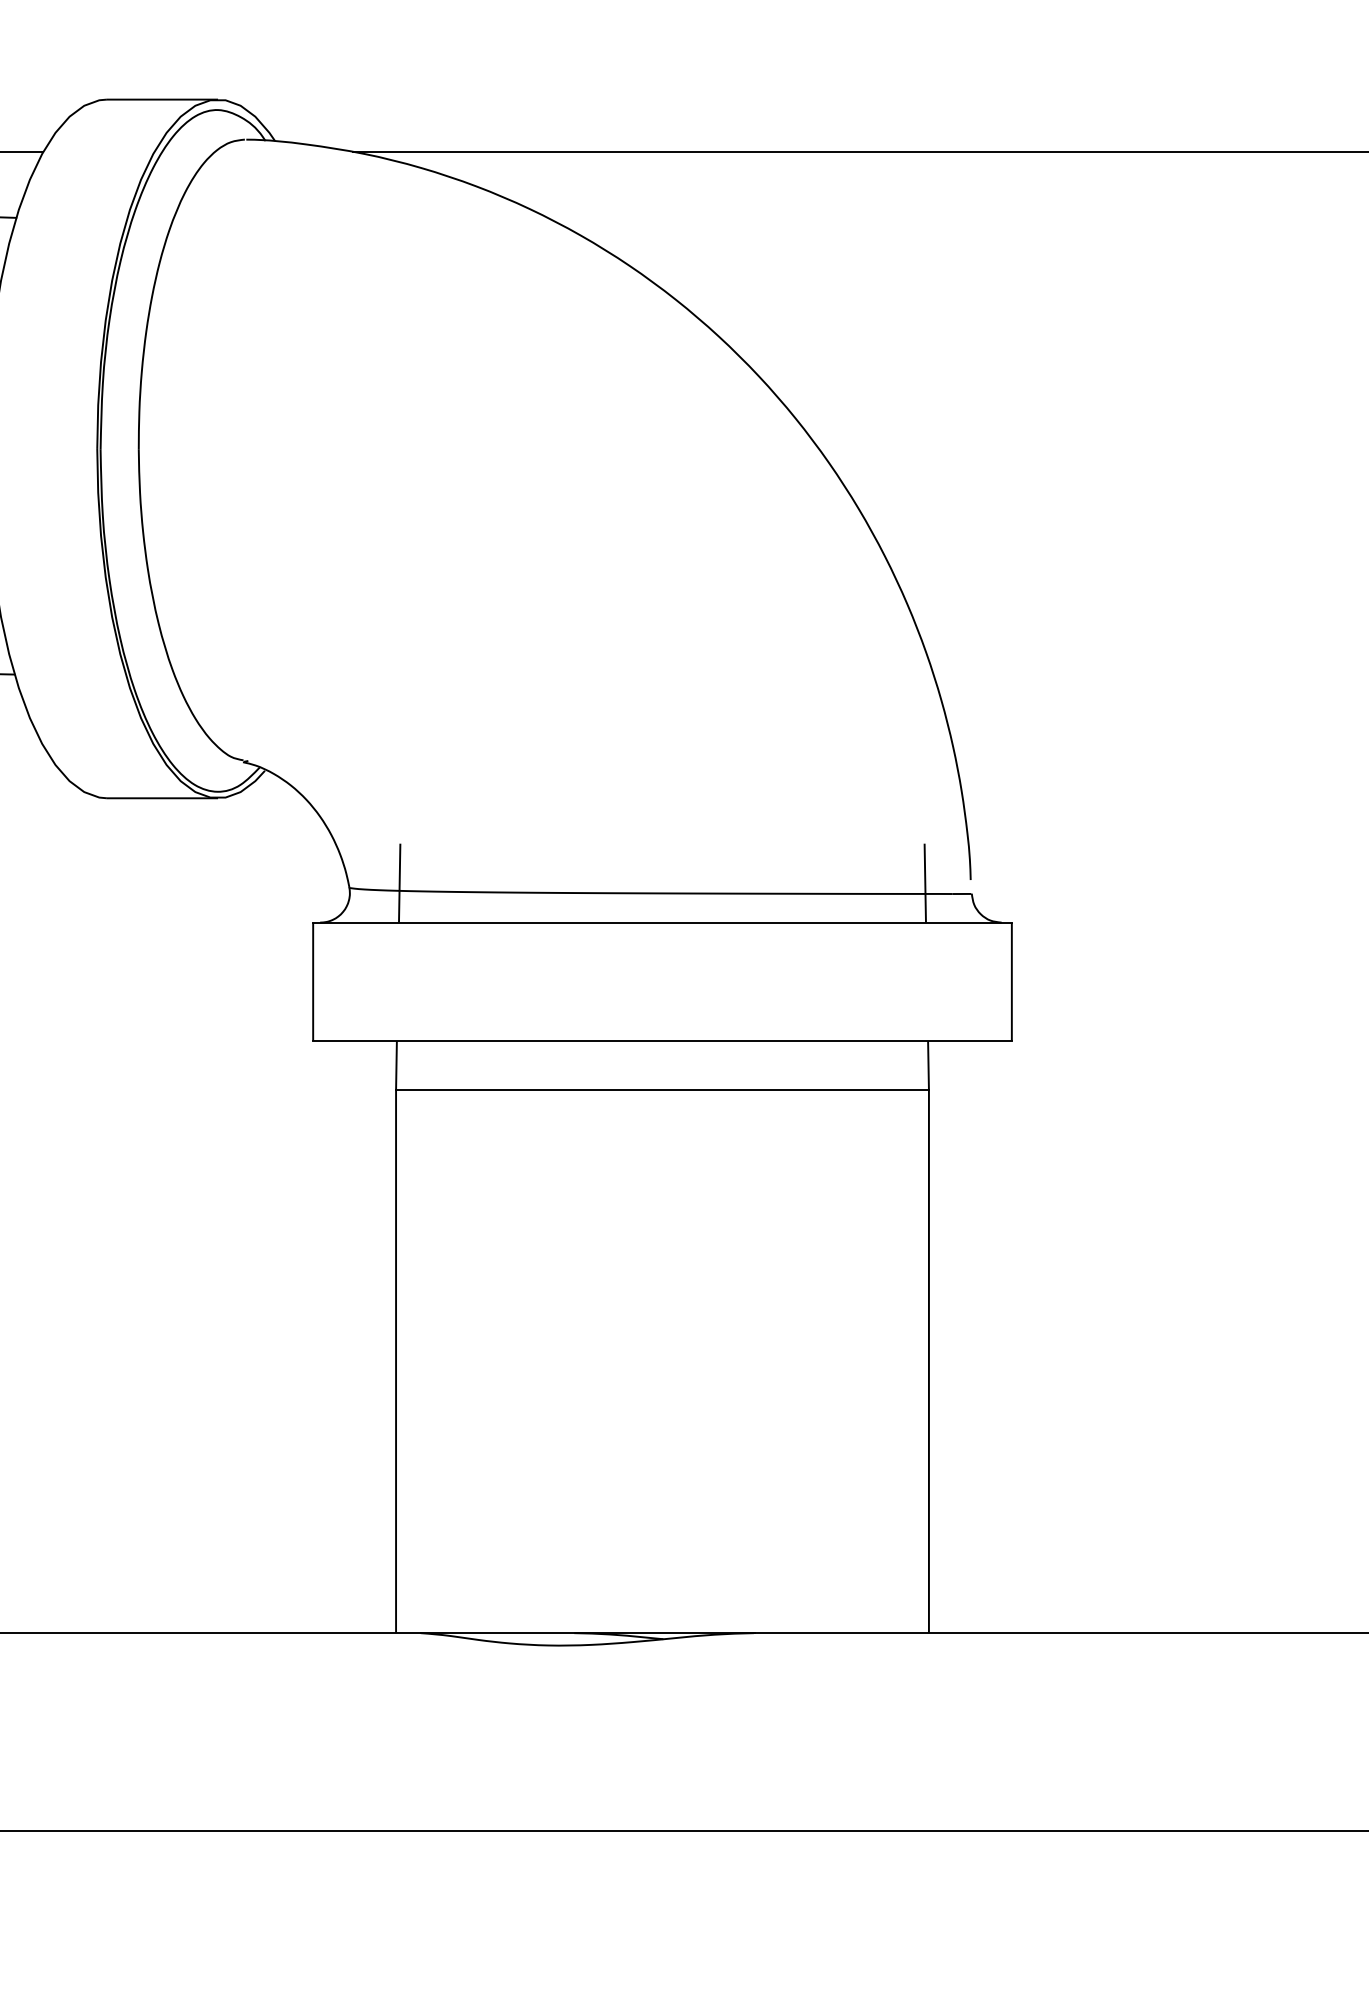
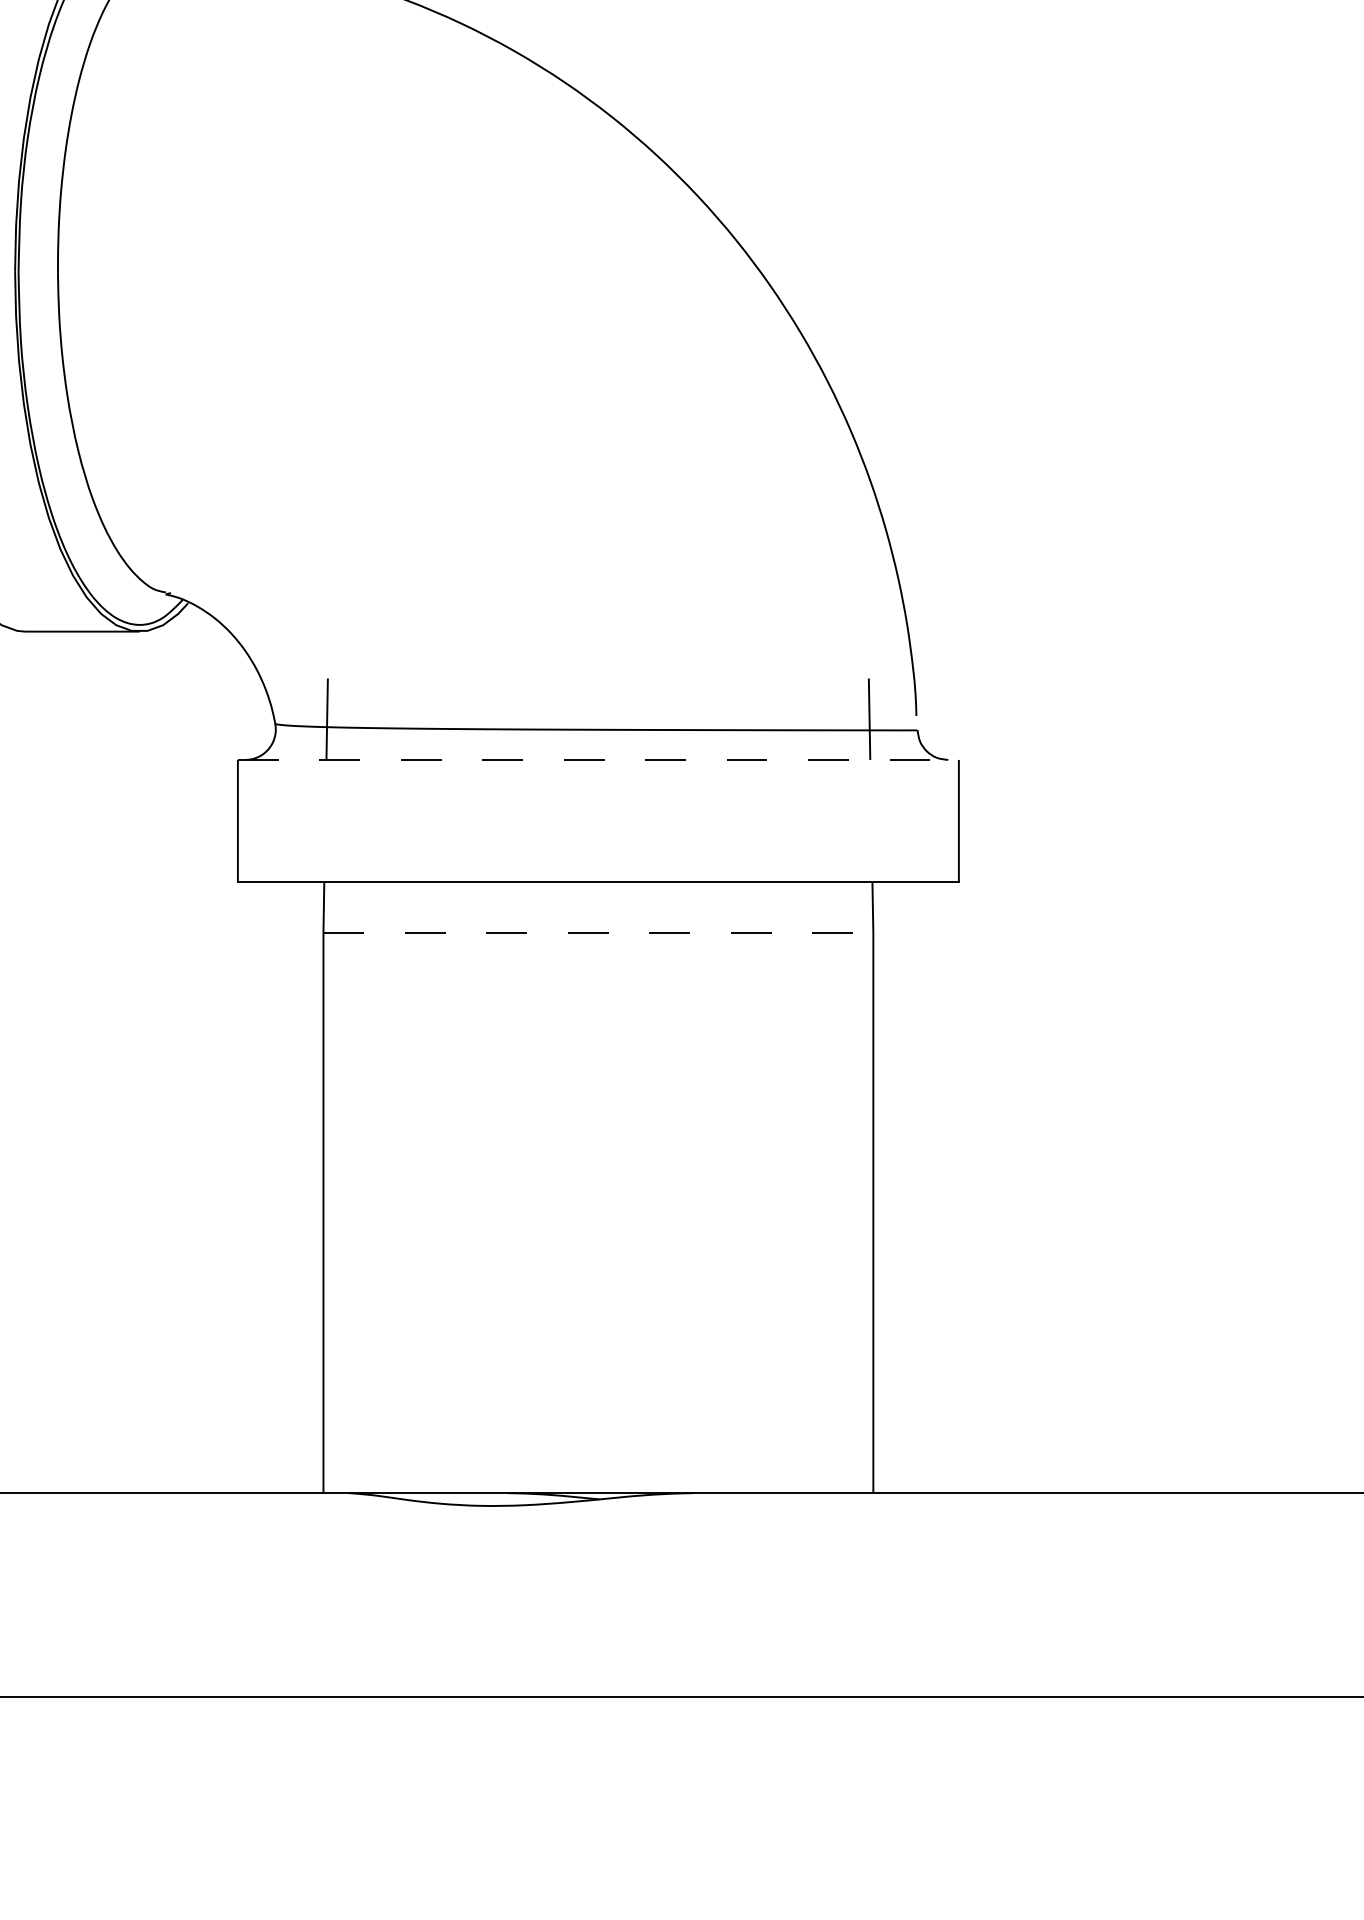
line: (663, 922) -> (599, 759), solid -> dashed
line: (663, 1090) -> (599, 933), solid -> dashed

